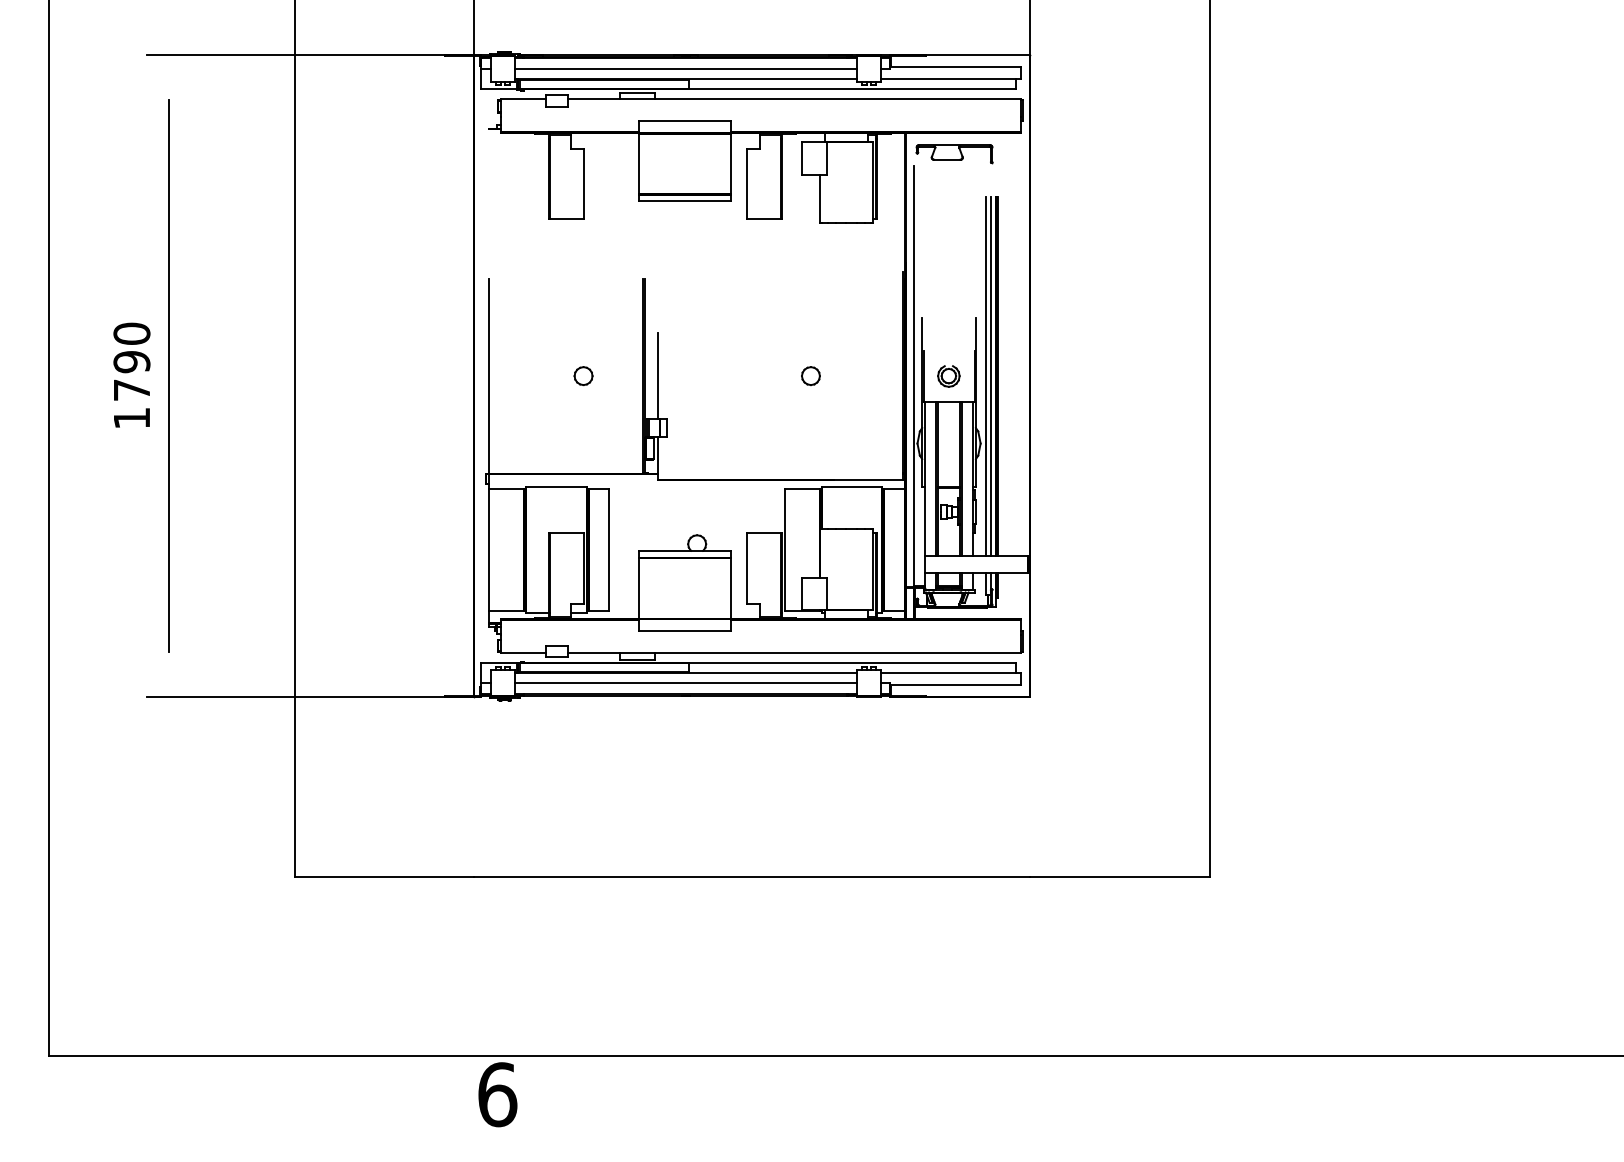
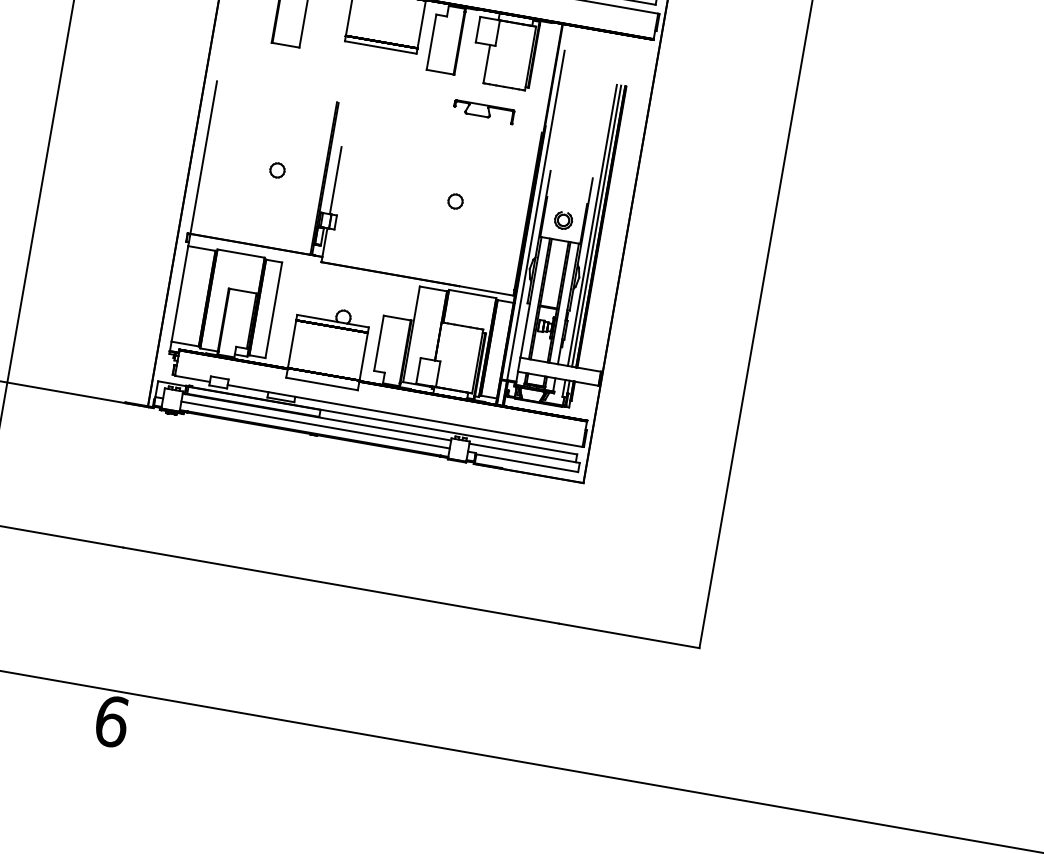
part: (954, 154) -> (483, 112), moved

